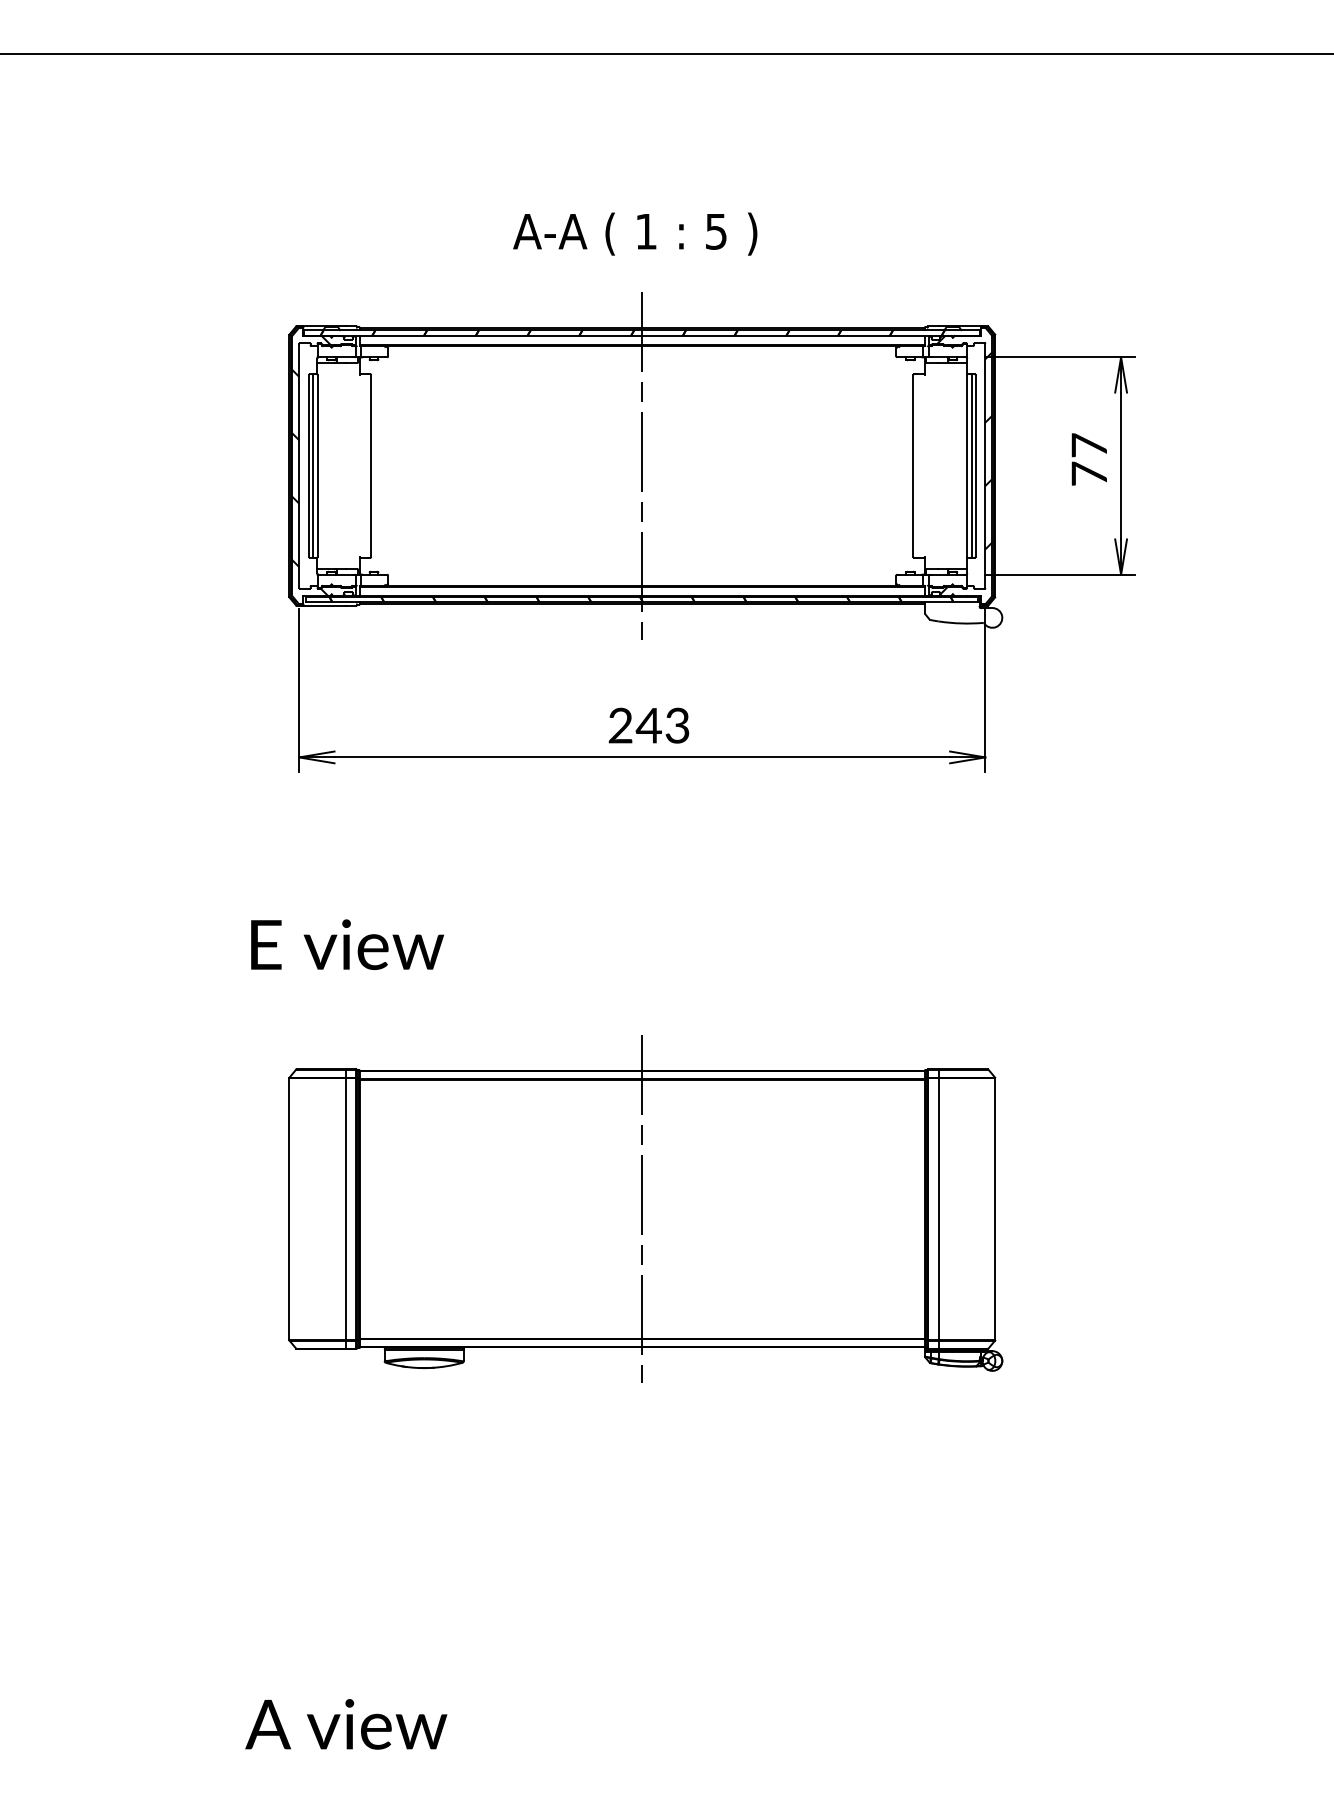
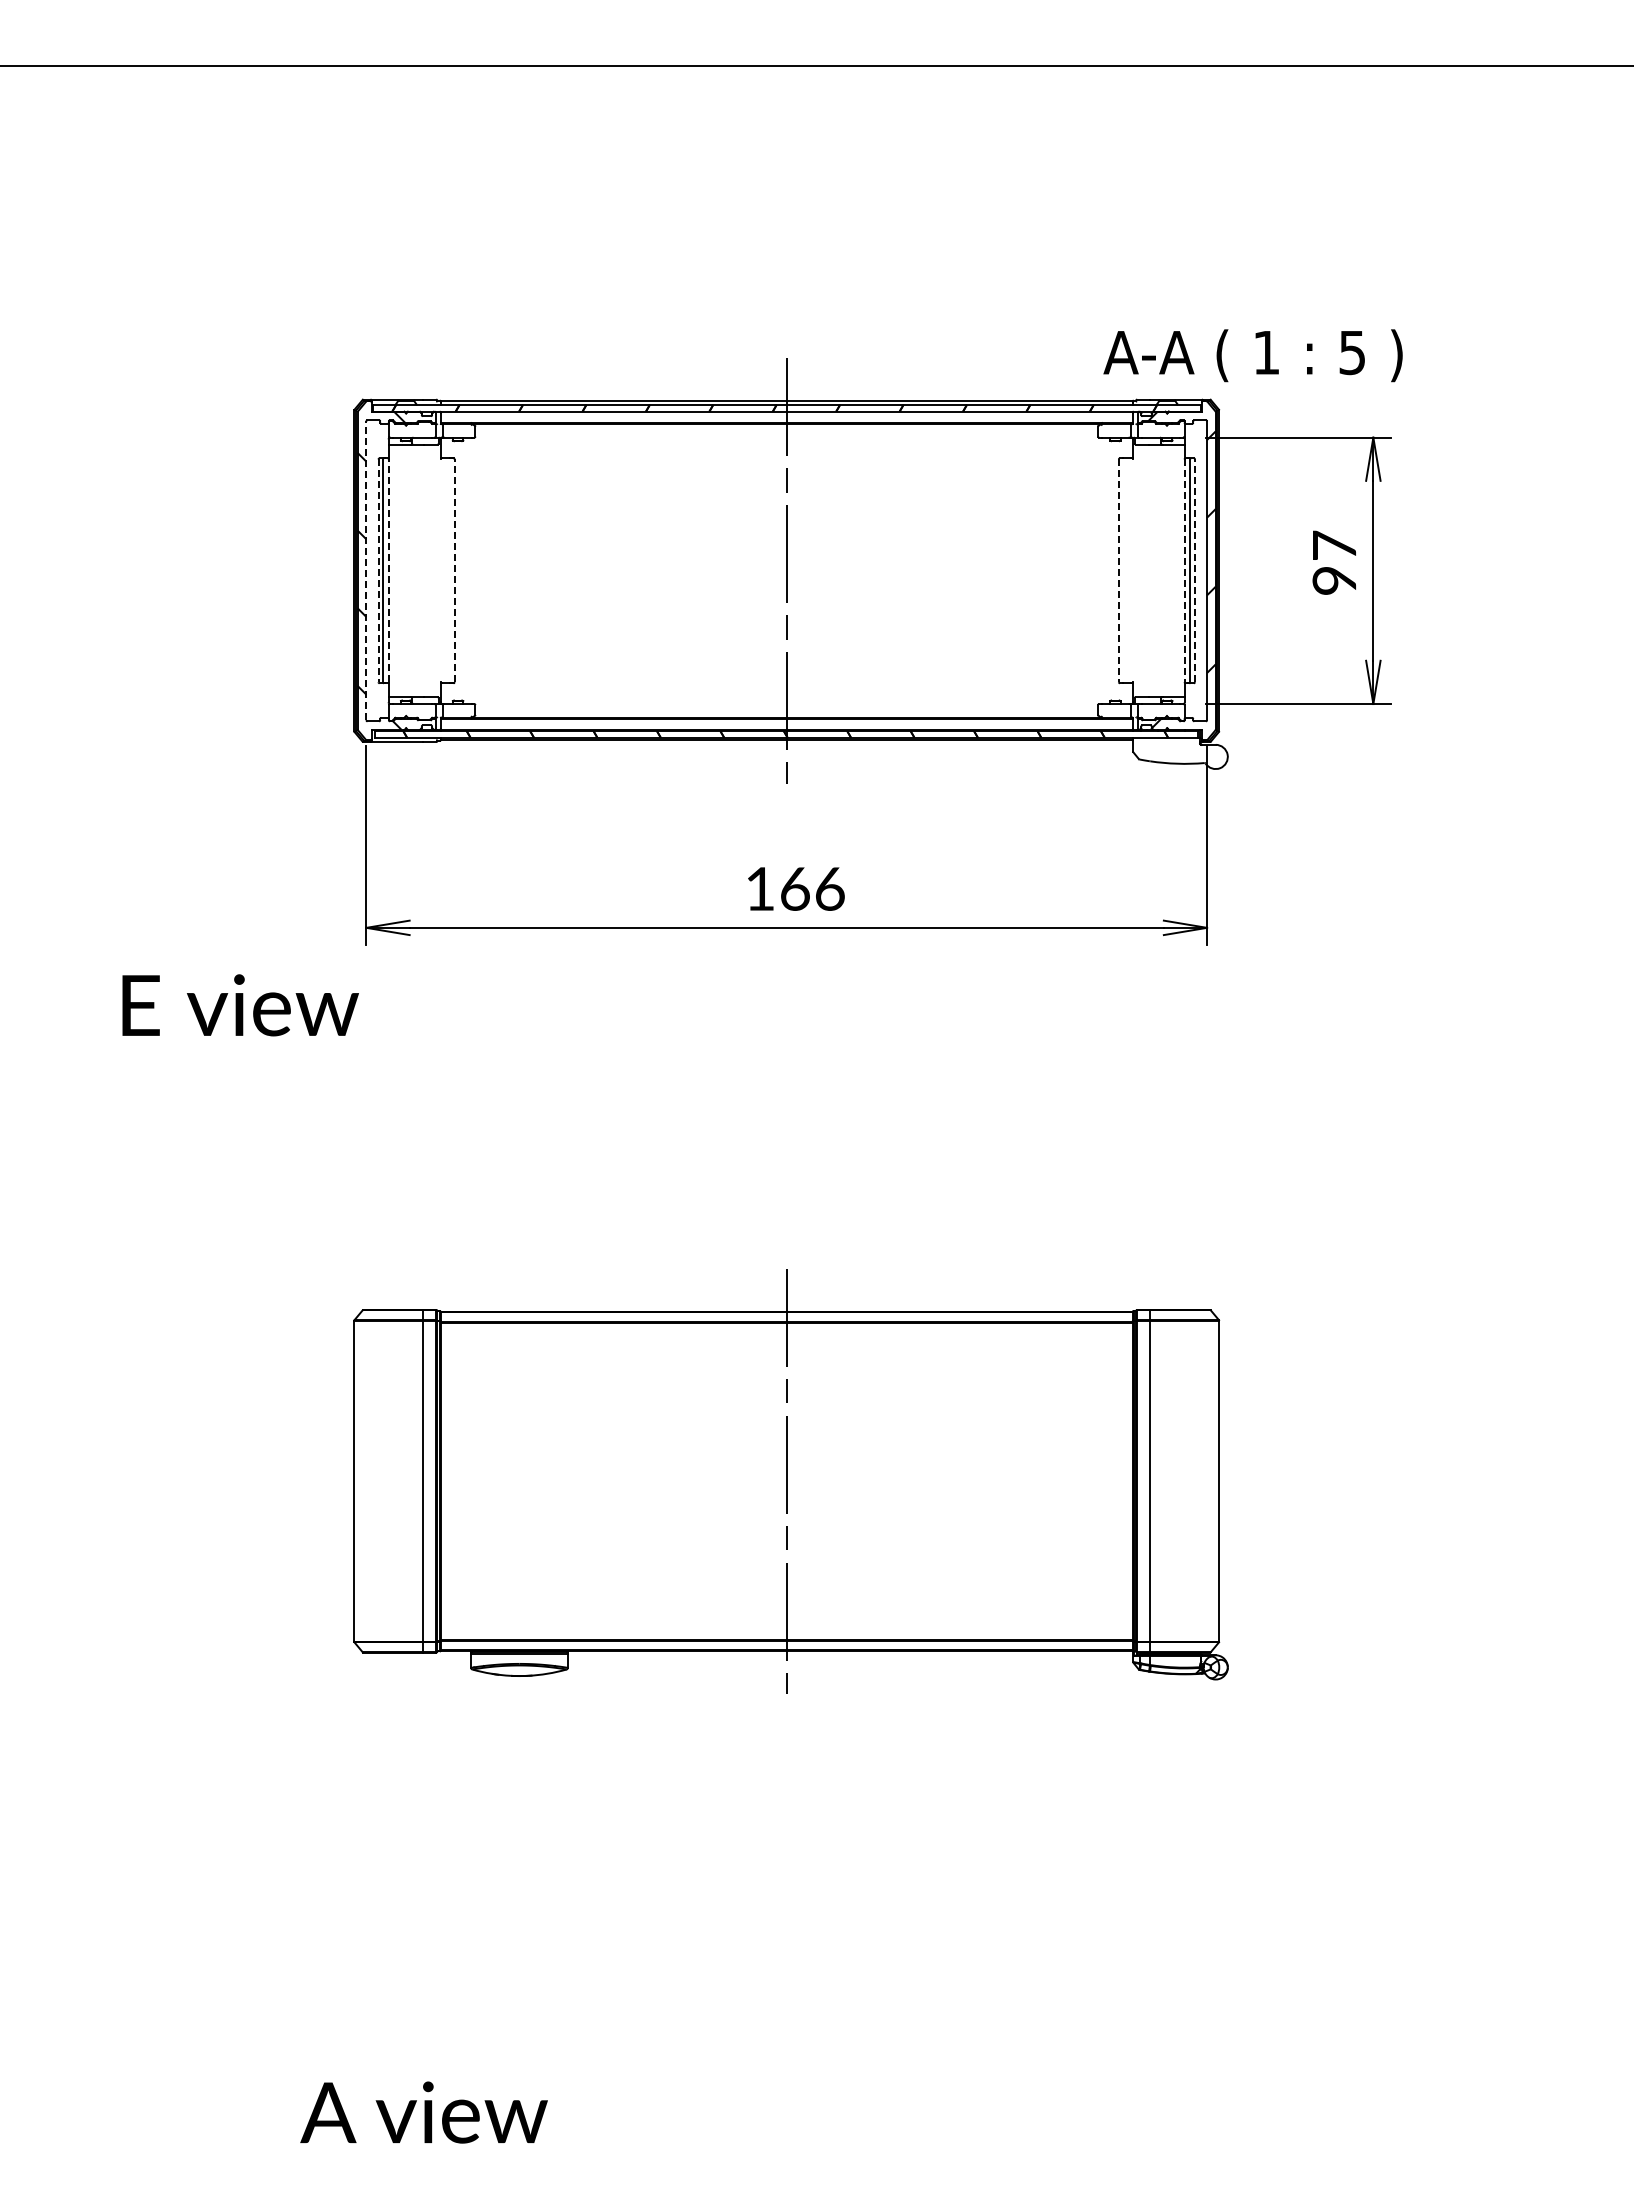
text: (634, 233) -> (1252, 355), moved
line: (299, 465) -> (366, 570), solid -> dashed
line: (317, 465) -> (388, 570), solid -> dashed
line: (371, 465) -> (454, 570), solid -> dashed
line: (975, 465) -> (1194, 570), solid -> dashed
line: (309, 466) -> (378, 571), solid -> dashed
line: (913, 466) -> (1118, 571), solid -> dashed
line: (966, 466) -> (1184, 571), solid -> dashed
text: (1088, 473) -> (1333, 579), 77 -> 97
text: (648, 725) -> (794, 888), 243 -> 166
text: (347, 944) -> (240, 1005), moved

